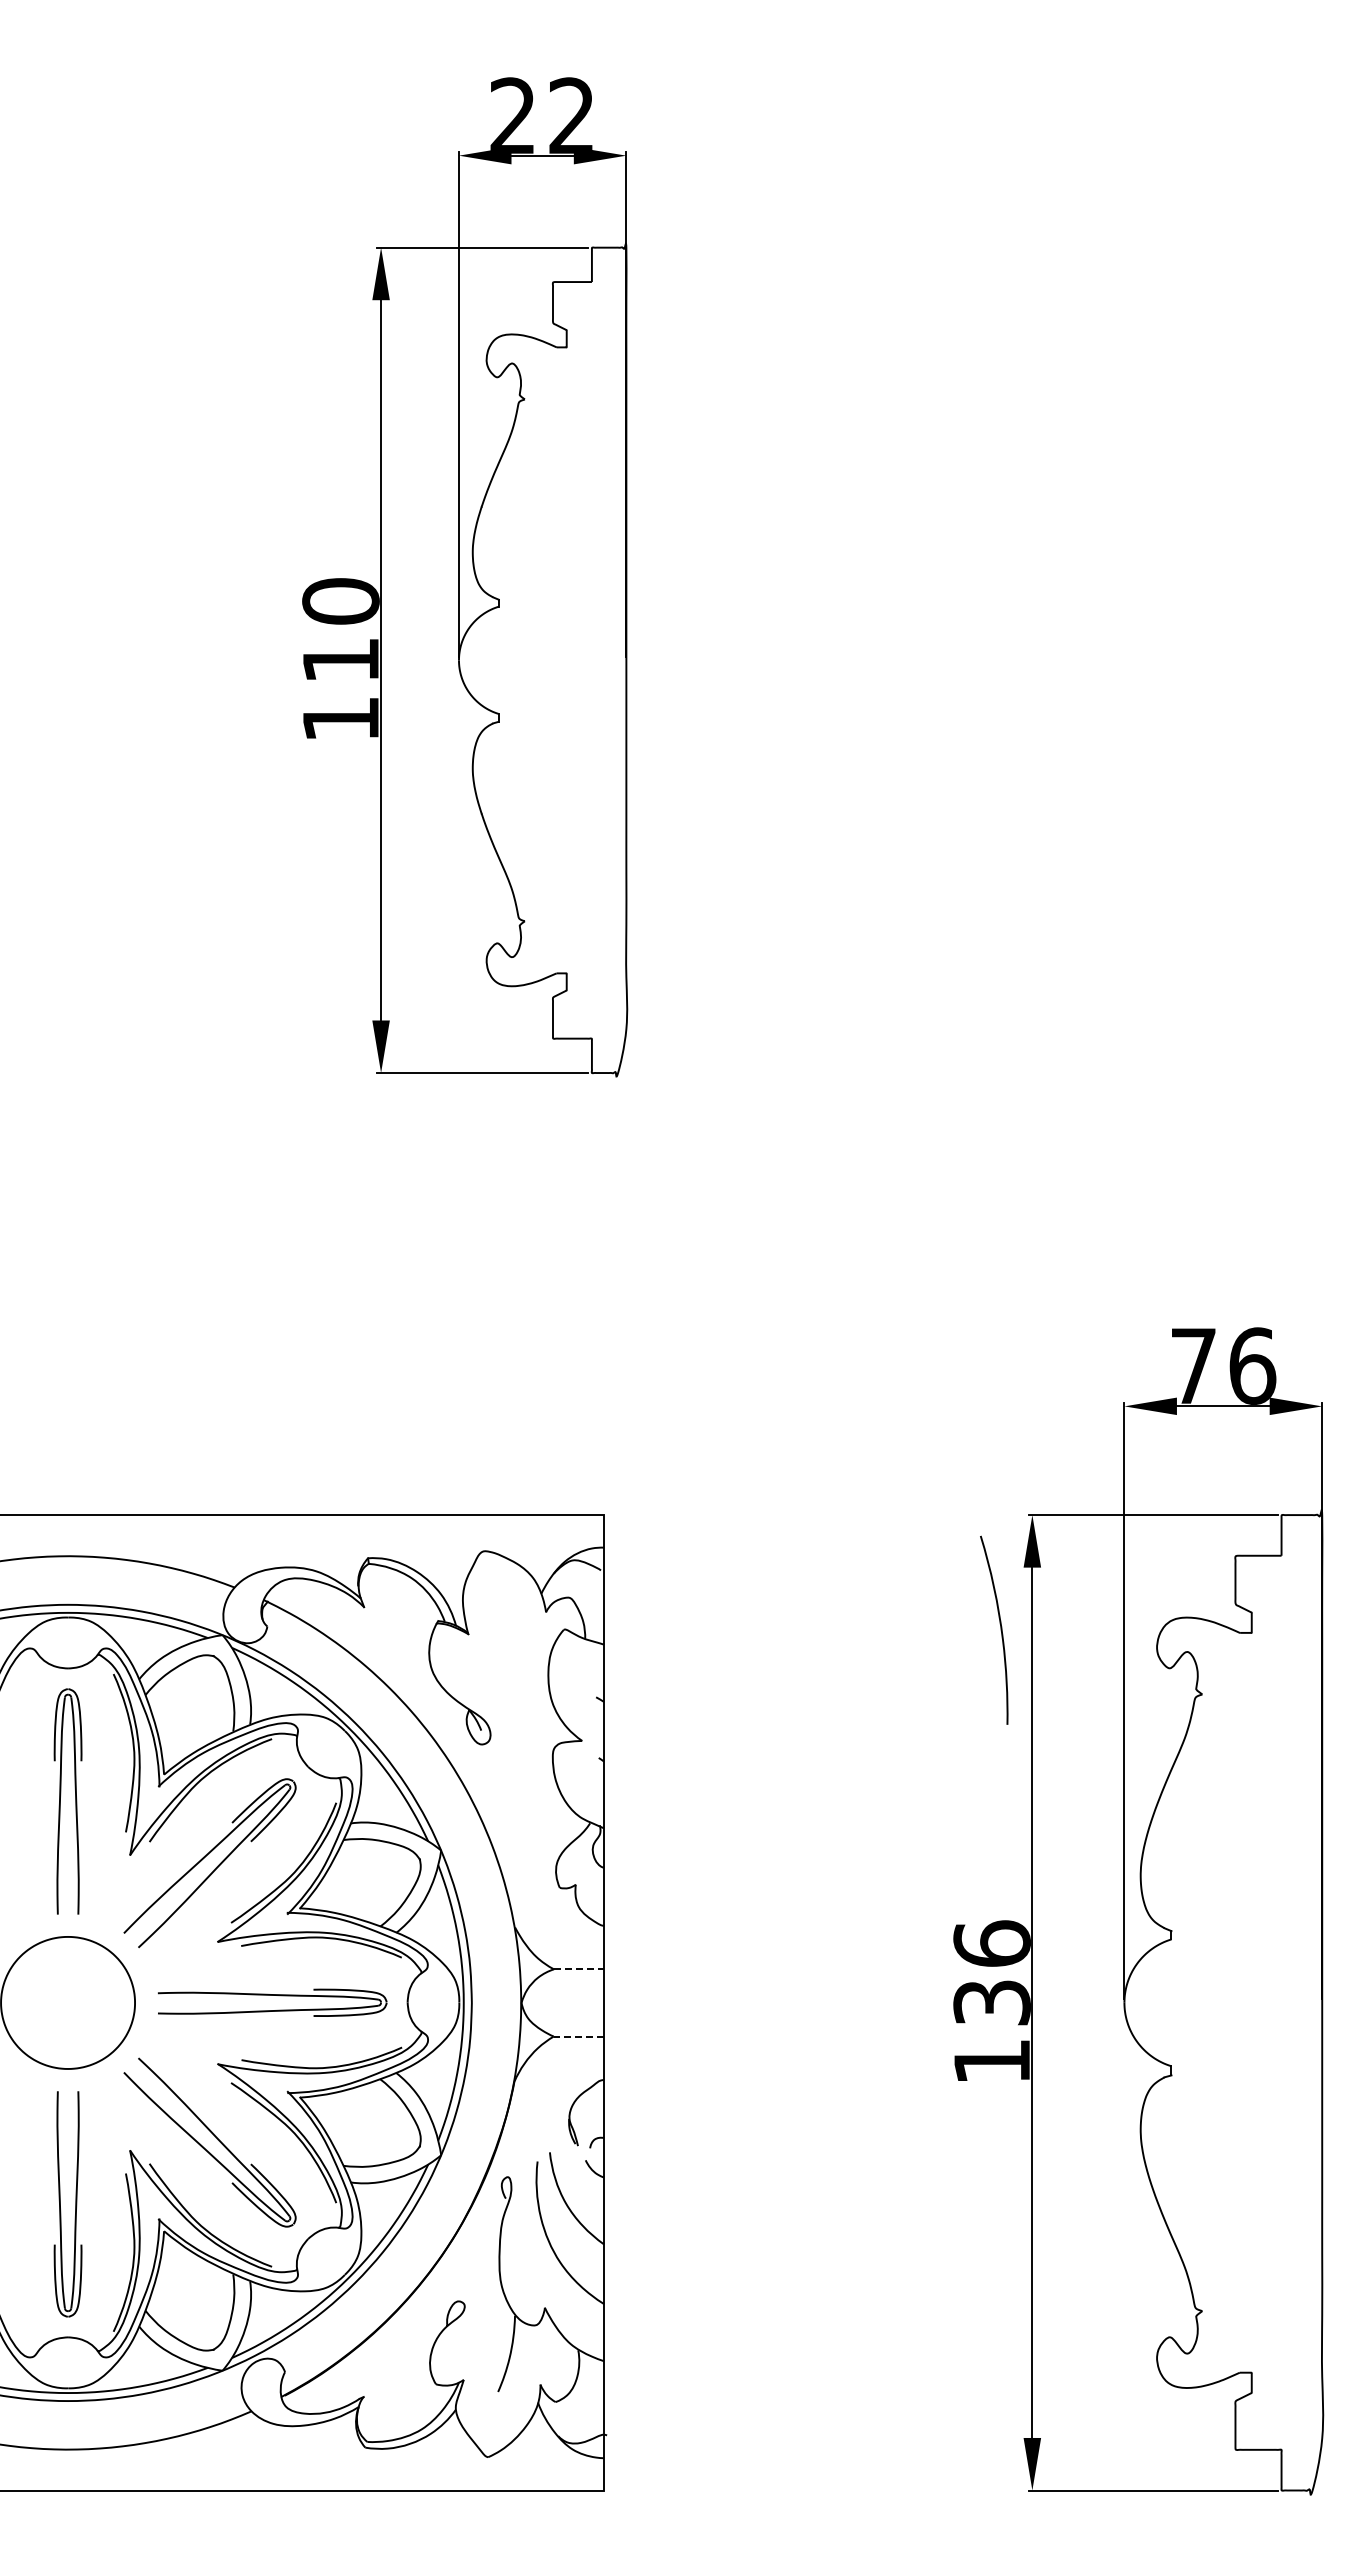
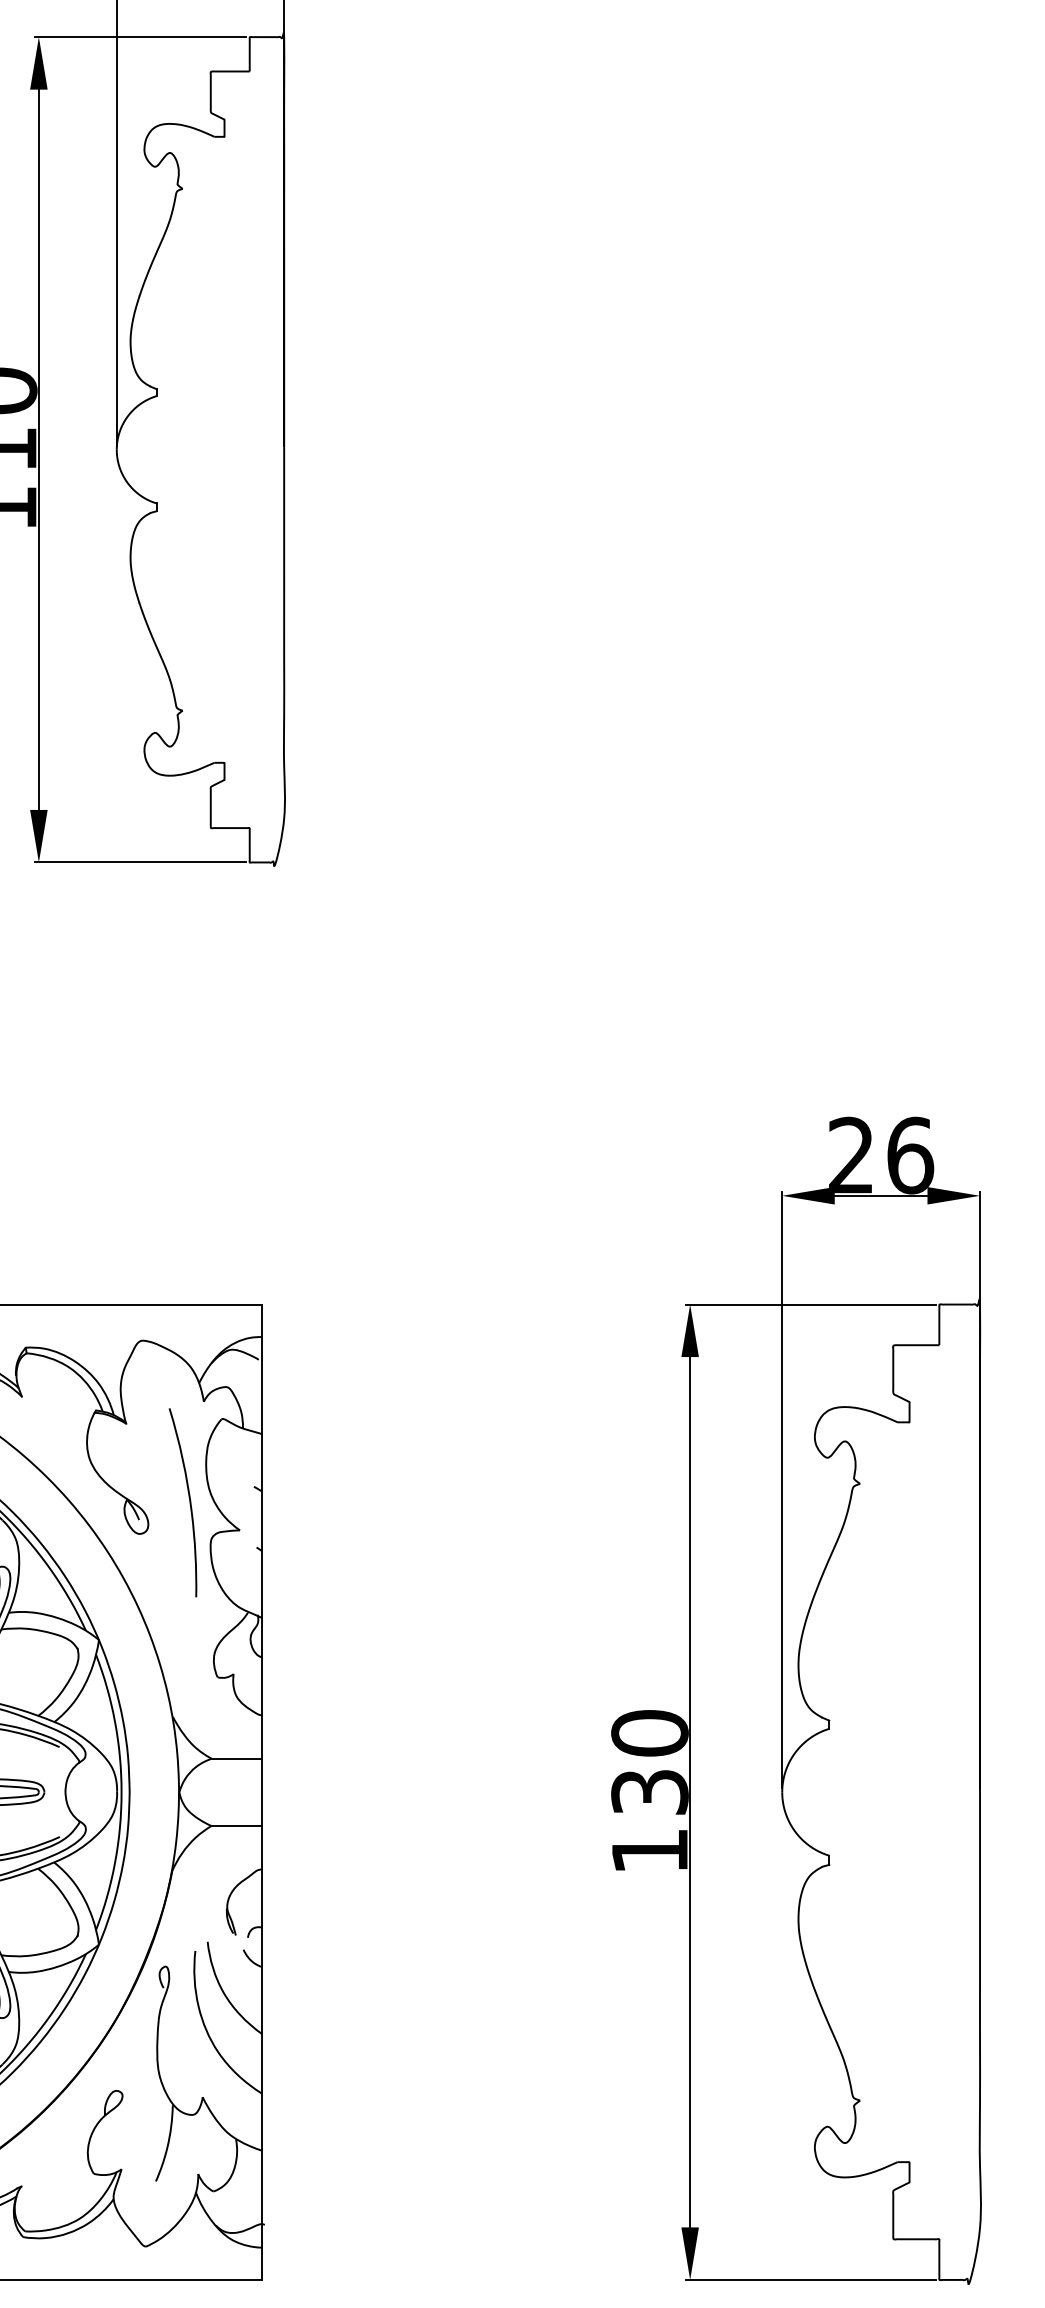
text: (1193, 1365) -> (851, 1154), 76 -> 26
curve: (1000, 1629) -> (189, 1501), moved
text: (991, 1943) -> (649, 1732), 136 -> 130
line: (579, 1969) -> (237, 1758), dashed -> solid
line: (578, 2036) -> (236, 1825), dashed -> solid

